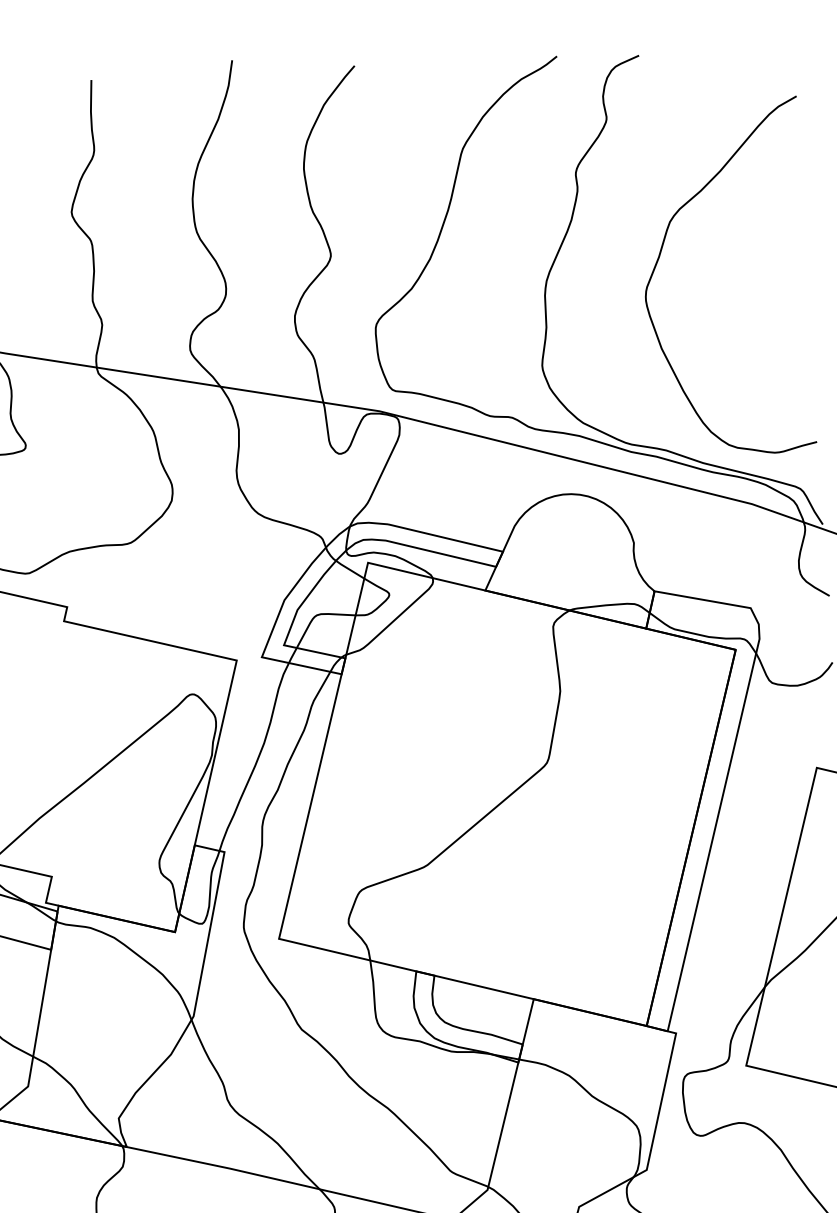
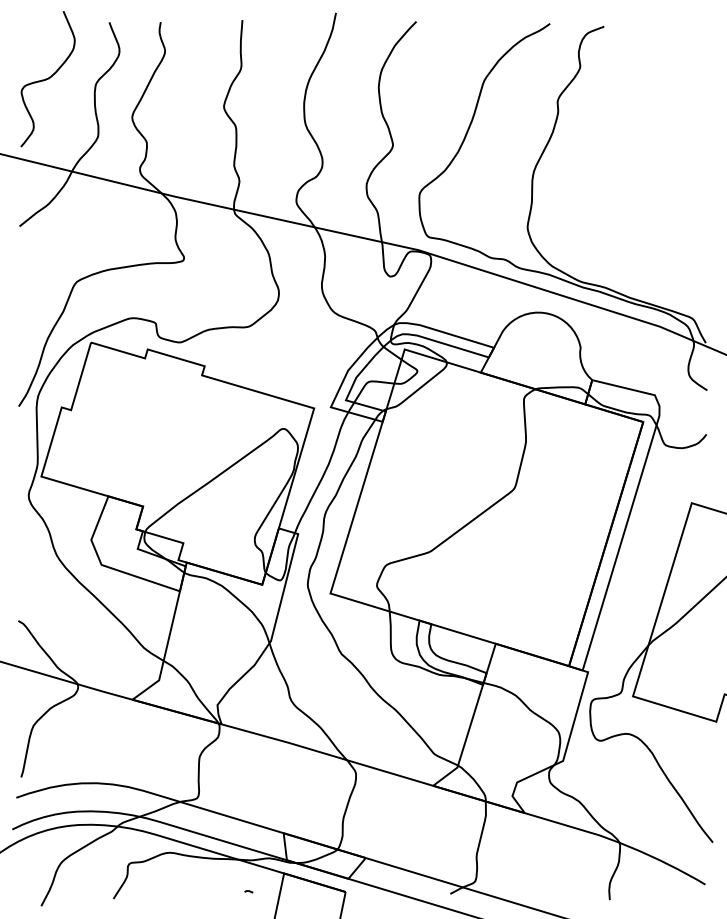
curve: (661, 255) -> (610, 159), removed

